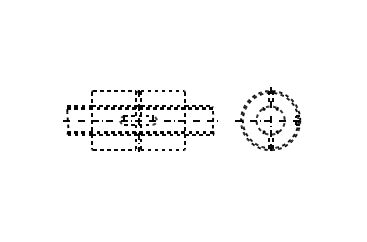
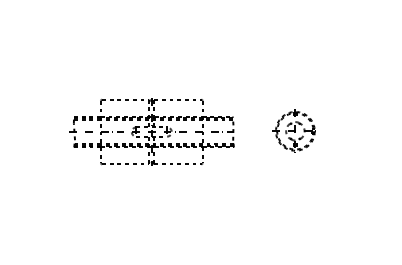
part: (268, 118) -> (293, 129), size x0.6

